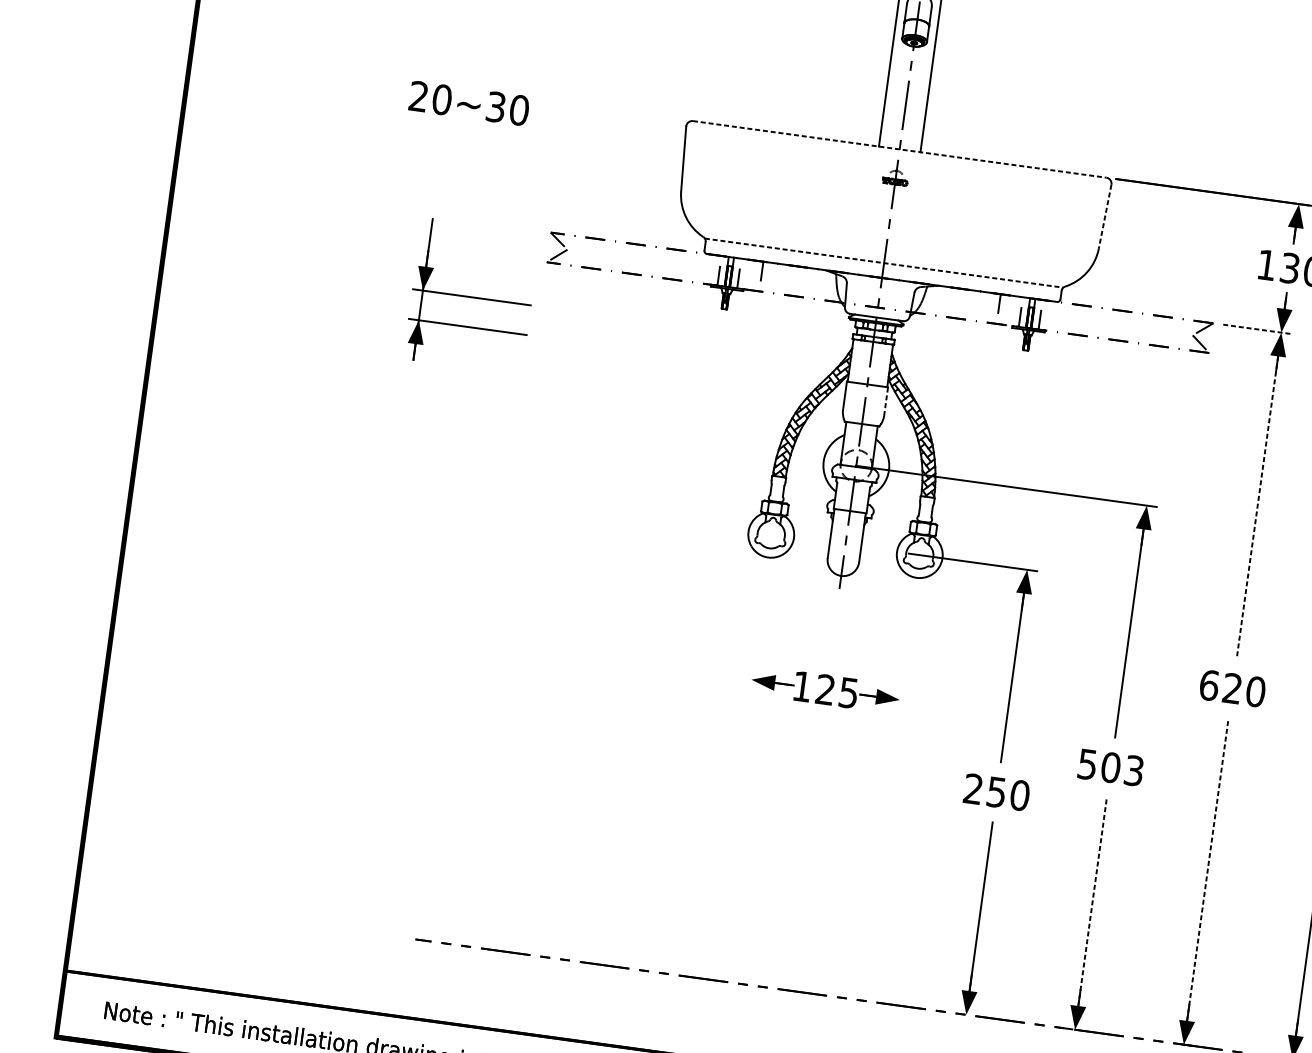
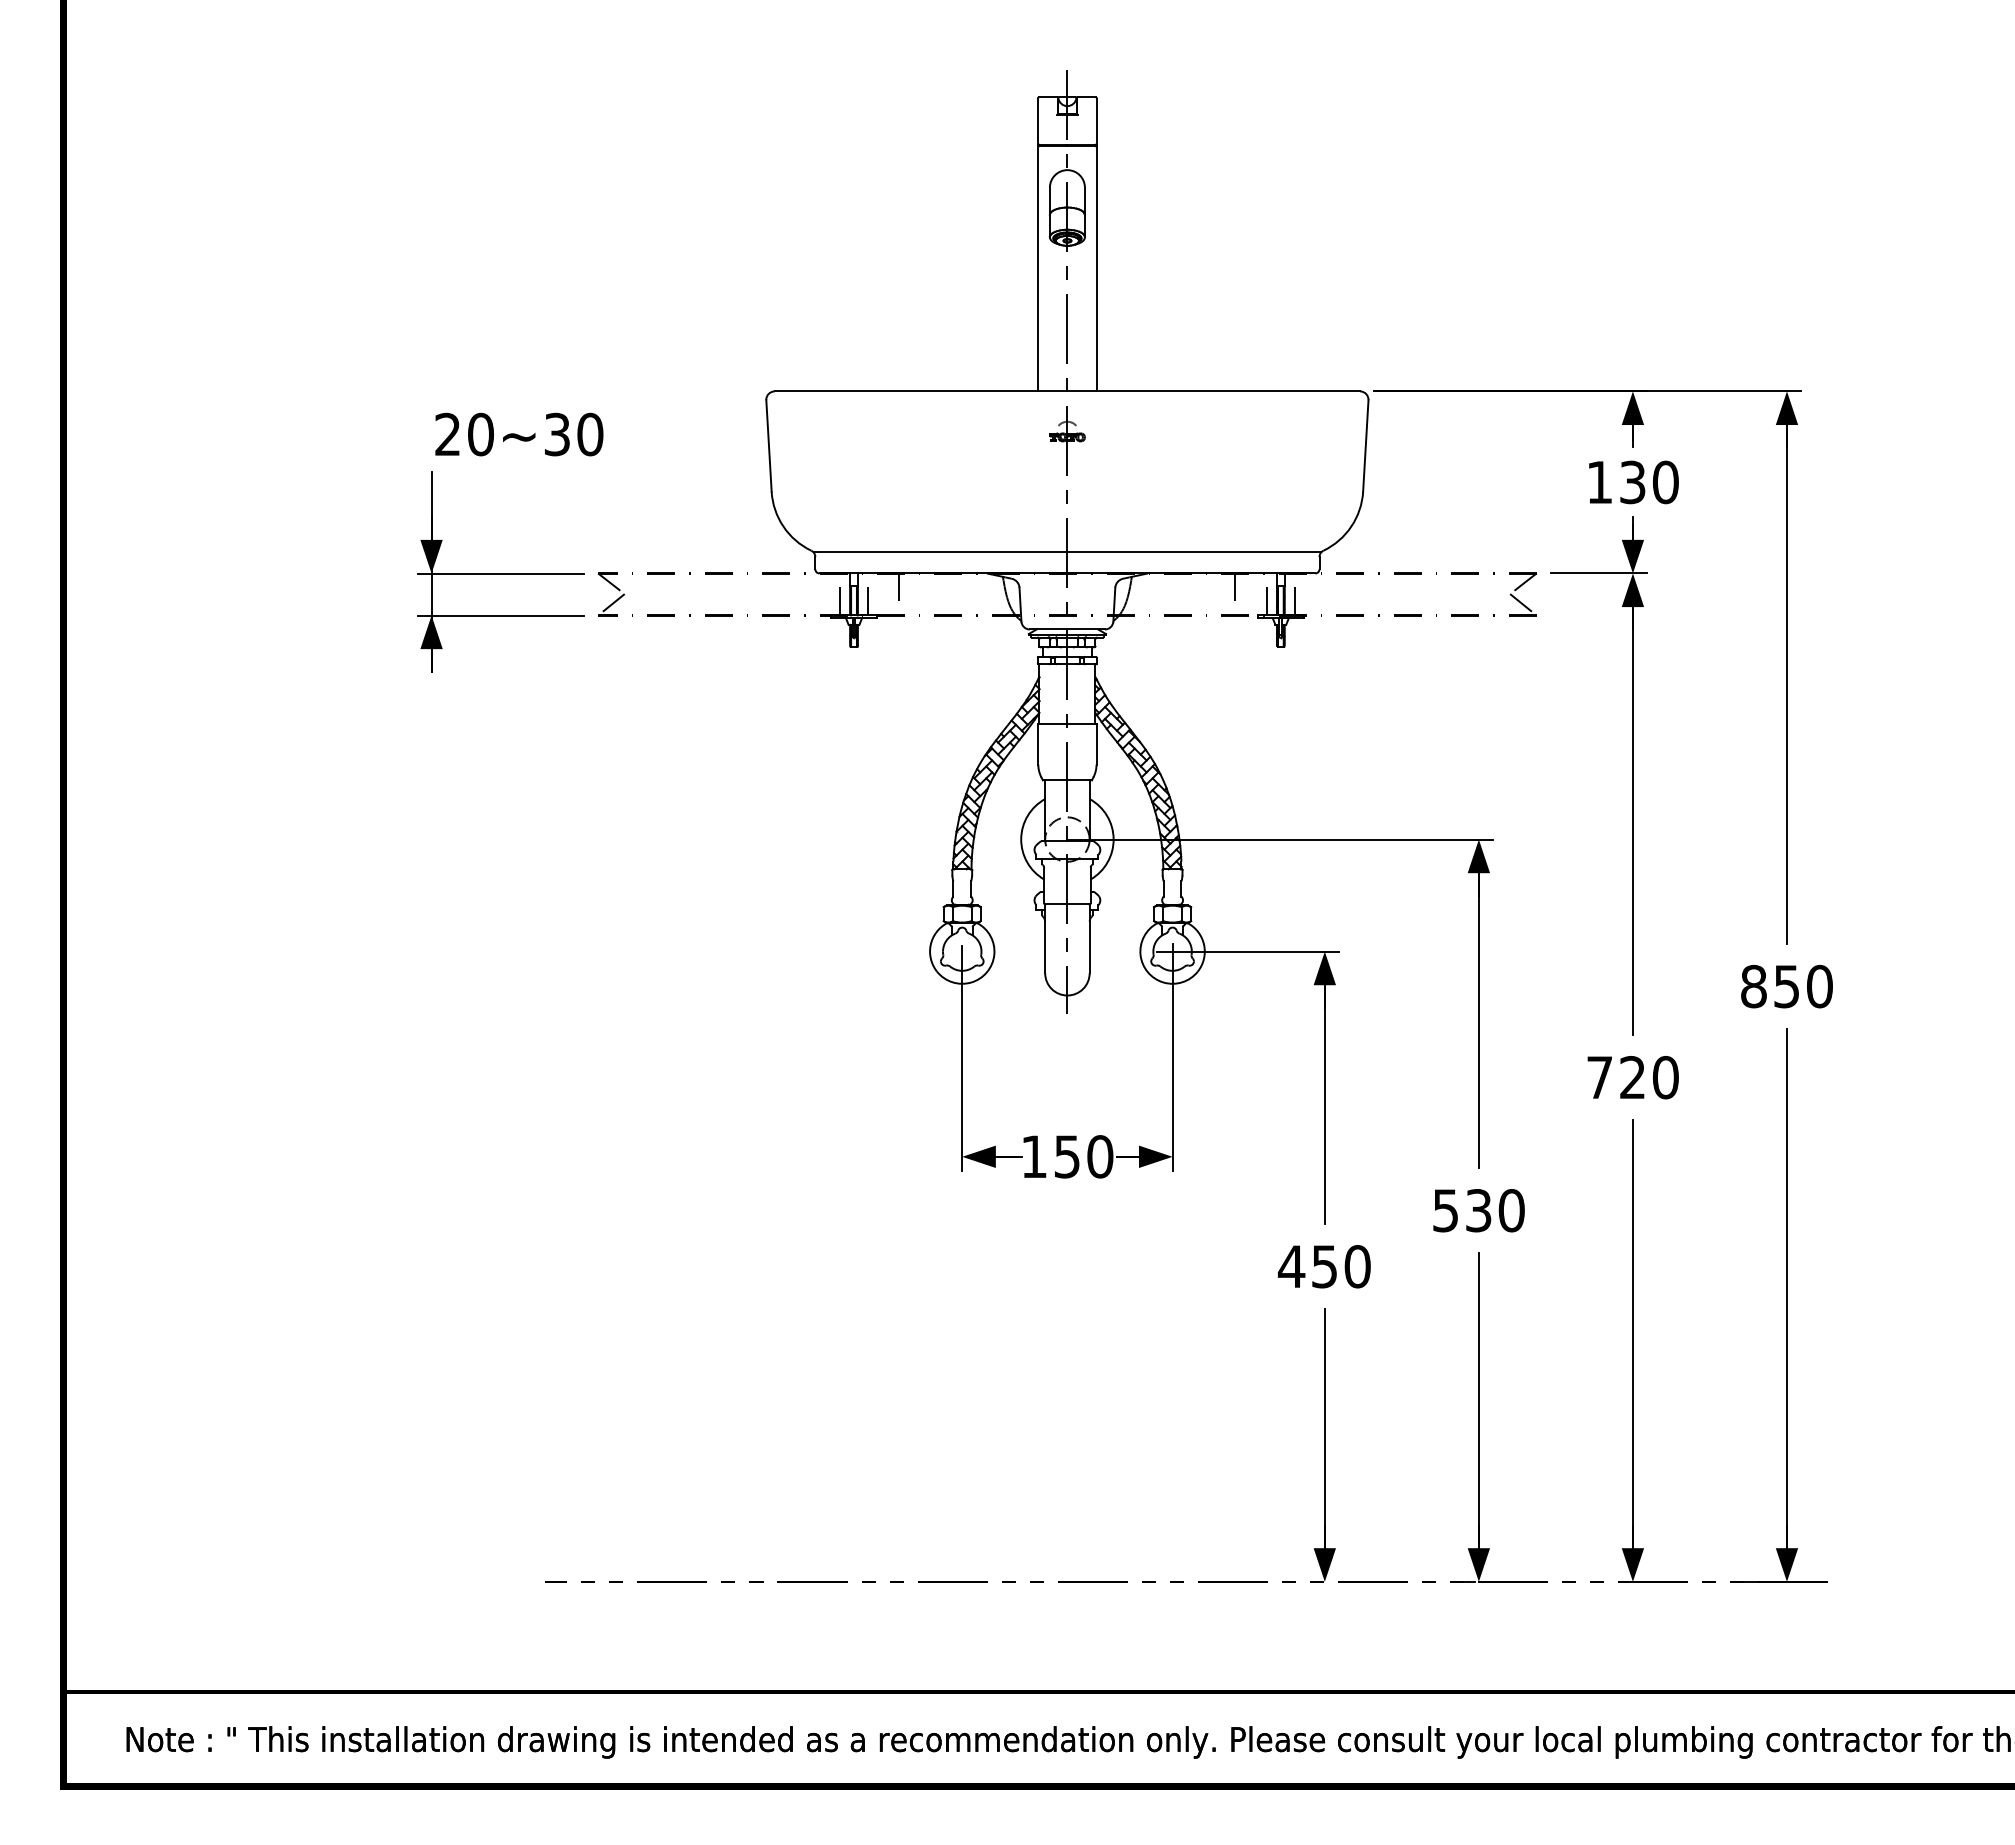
text: (469, 103) -> (519, 434), moved
line: (899, 149) -> (1067, 391), dashed -> solid
line: (1104, 216) -> (1365, 445), dashed -> solid
line: (884, 263) -> (1067, 552), dashed -> solid
part: (471, 295) -> (500, 571), moved
line: (1257, 329) -> (1599, 573), dashed -> solid
line: (886, 401) -> (1096, 744), dashed -> solid
line: (1258, 499) -> (1632, 810), dashed -> solid
line: (761, 609) -> (962, 1057), added
line: (909, 629) -> (1172, 1056), added
text: (1209, 685) -> (1600, 1077), 620 -> 720
text: (837, 691) -> (1083, 1156), 125 -> 150
text: (1122, 769) -> (1494, 1210), 503 -> 530
text: (973, 788) -> (1291, 1266), 250 -> 450
line: (1206, 877) -> (1632, 1344), dashed -> solid
line: (1091, 909) -> (1478, 1411), dashed -> solid

